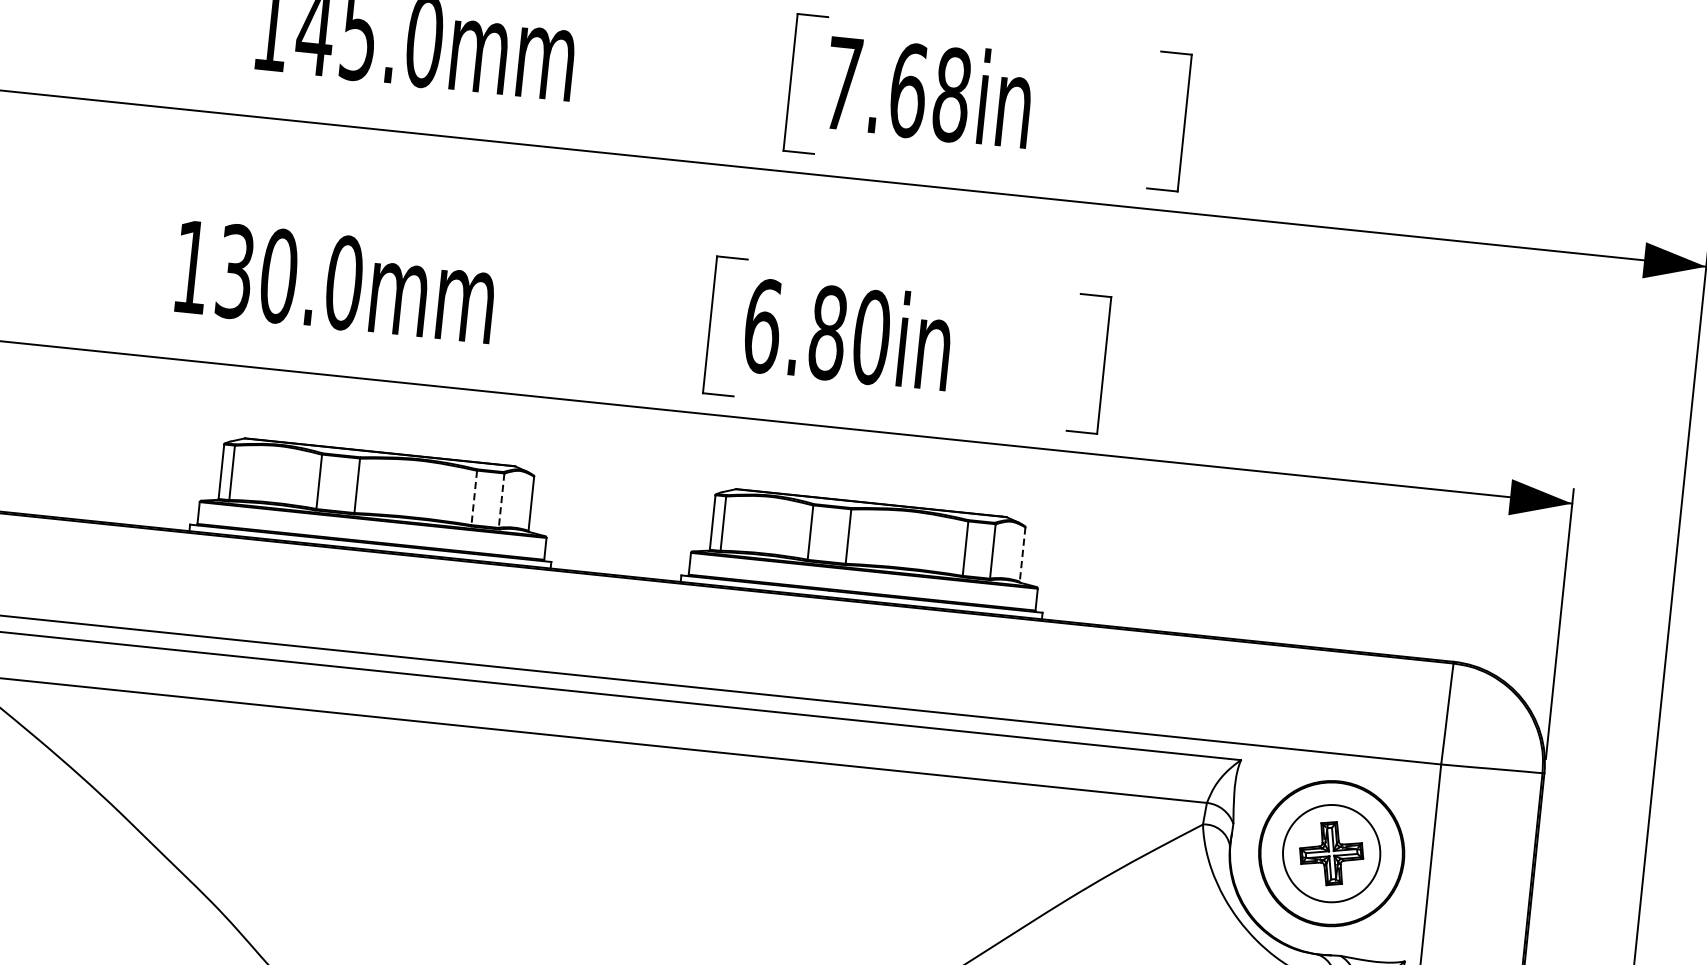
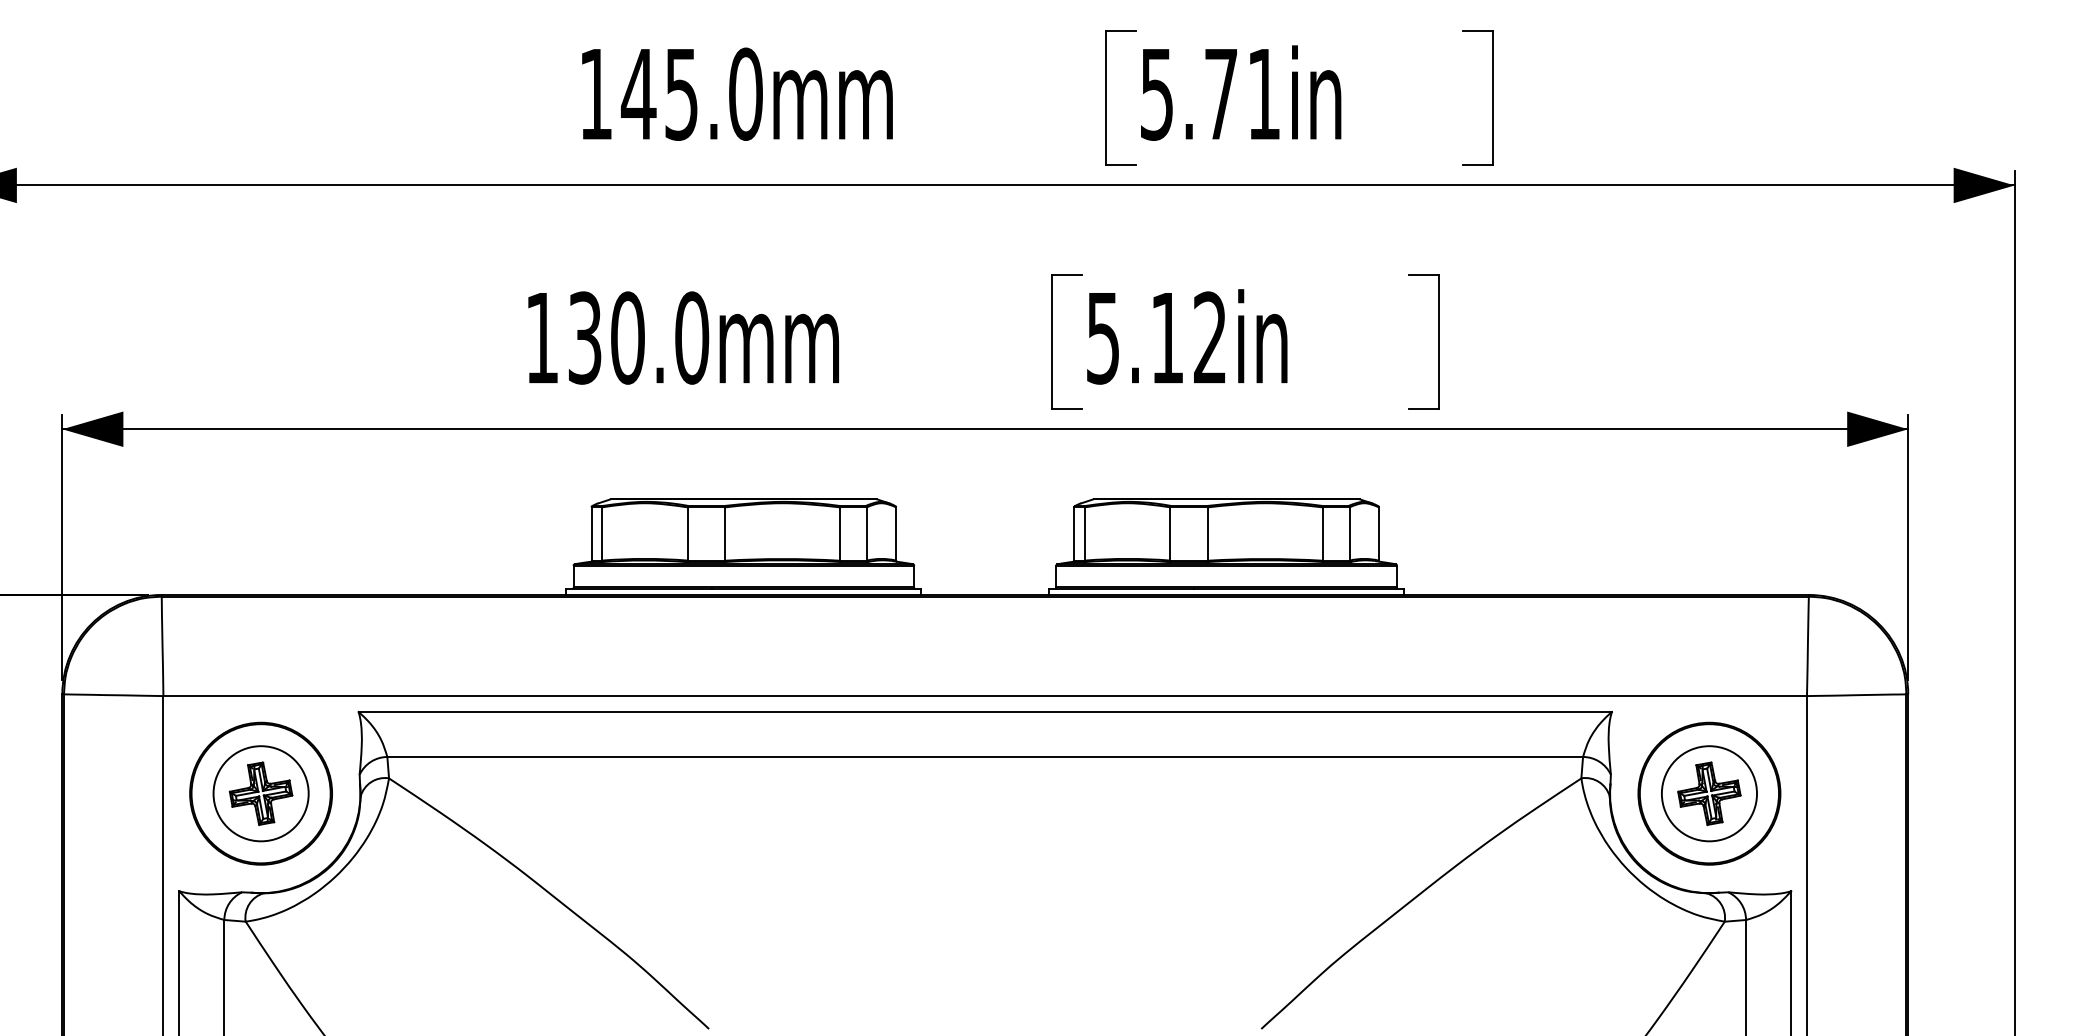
text: (897, 88) -> (1210, 93), 7.68in -> 5.71in
text: (816, 331) -> (1156, 337), 6.80in -> 5.12in
line: (474, 498) -> (840, 534), dashed -> solid
line: (501, 501) -> (866, 534), dashed -> solid
line: (1022, 555) -> (1378, 534), dashed -> solid

